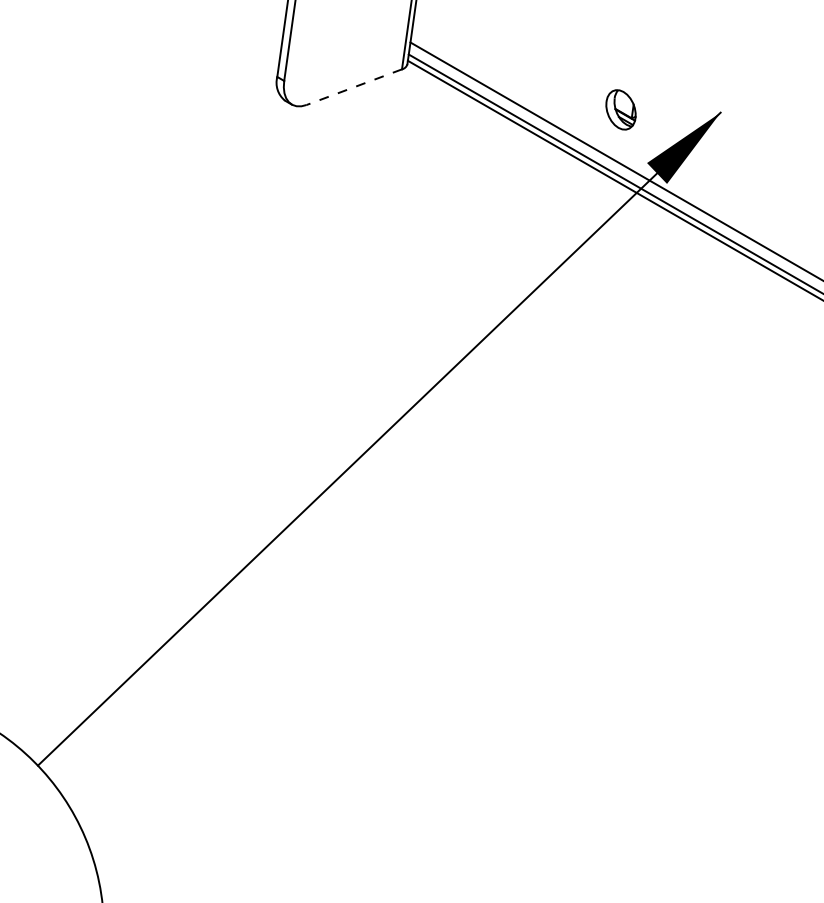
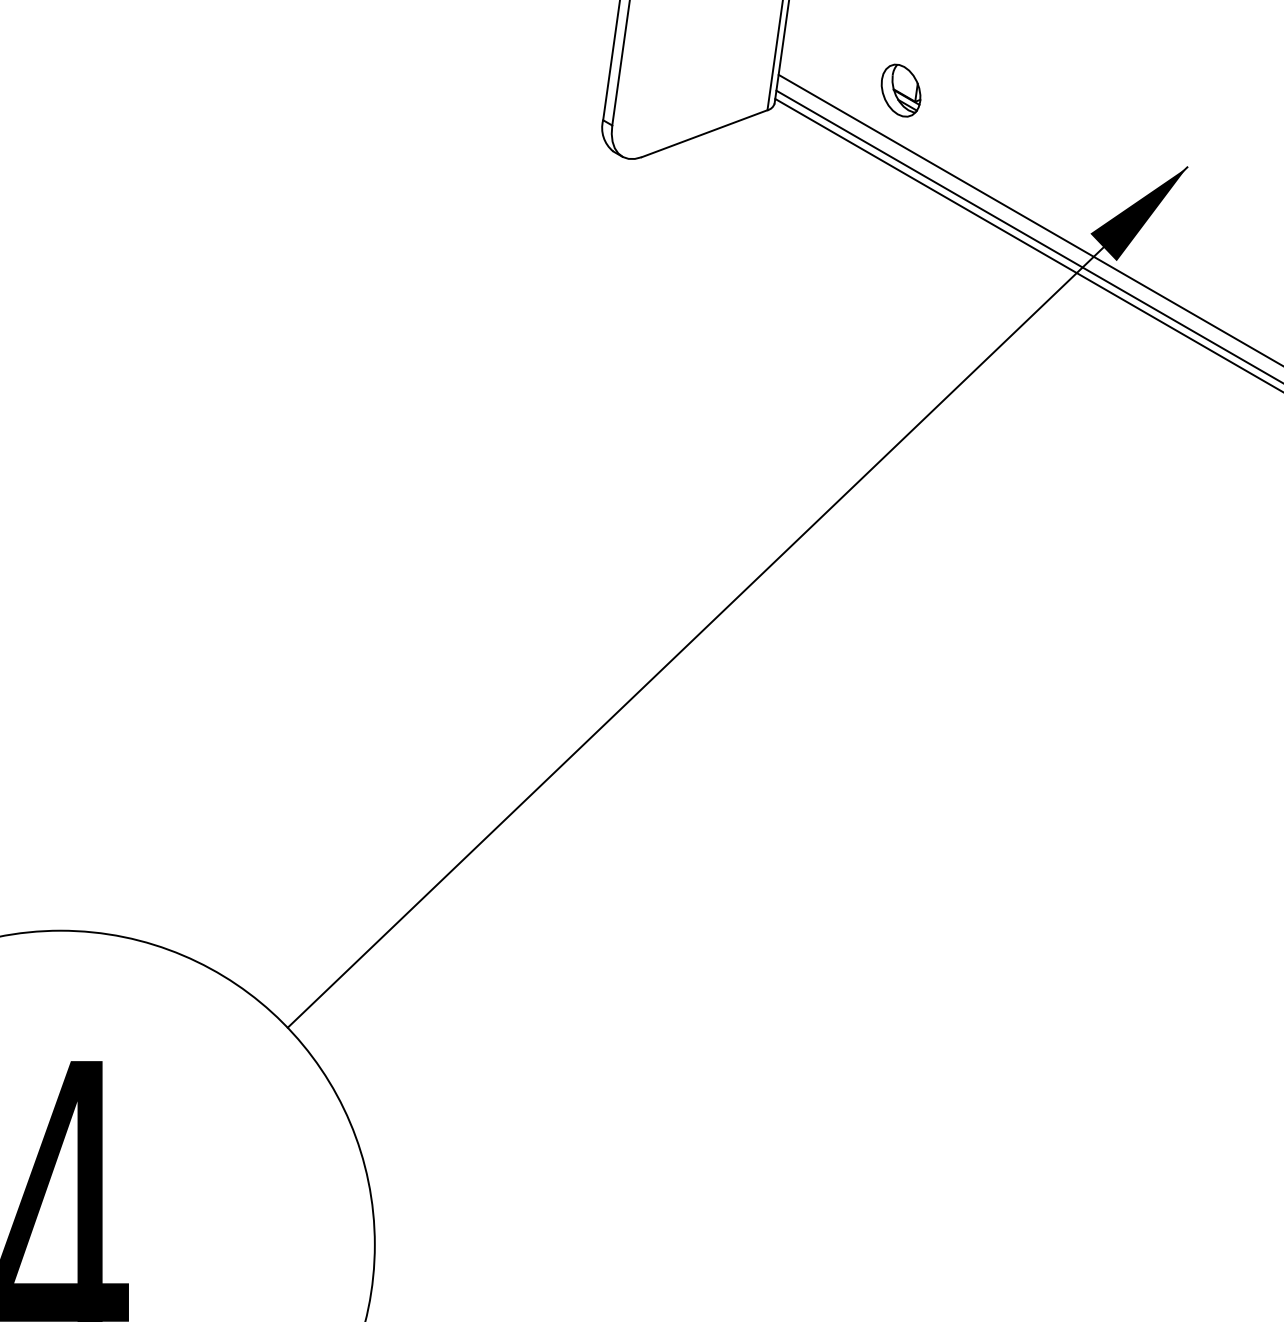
line: (354, 87) -> (704, 133), dashed -> solid
part: (620, 109) -> (900, 90), moved

